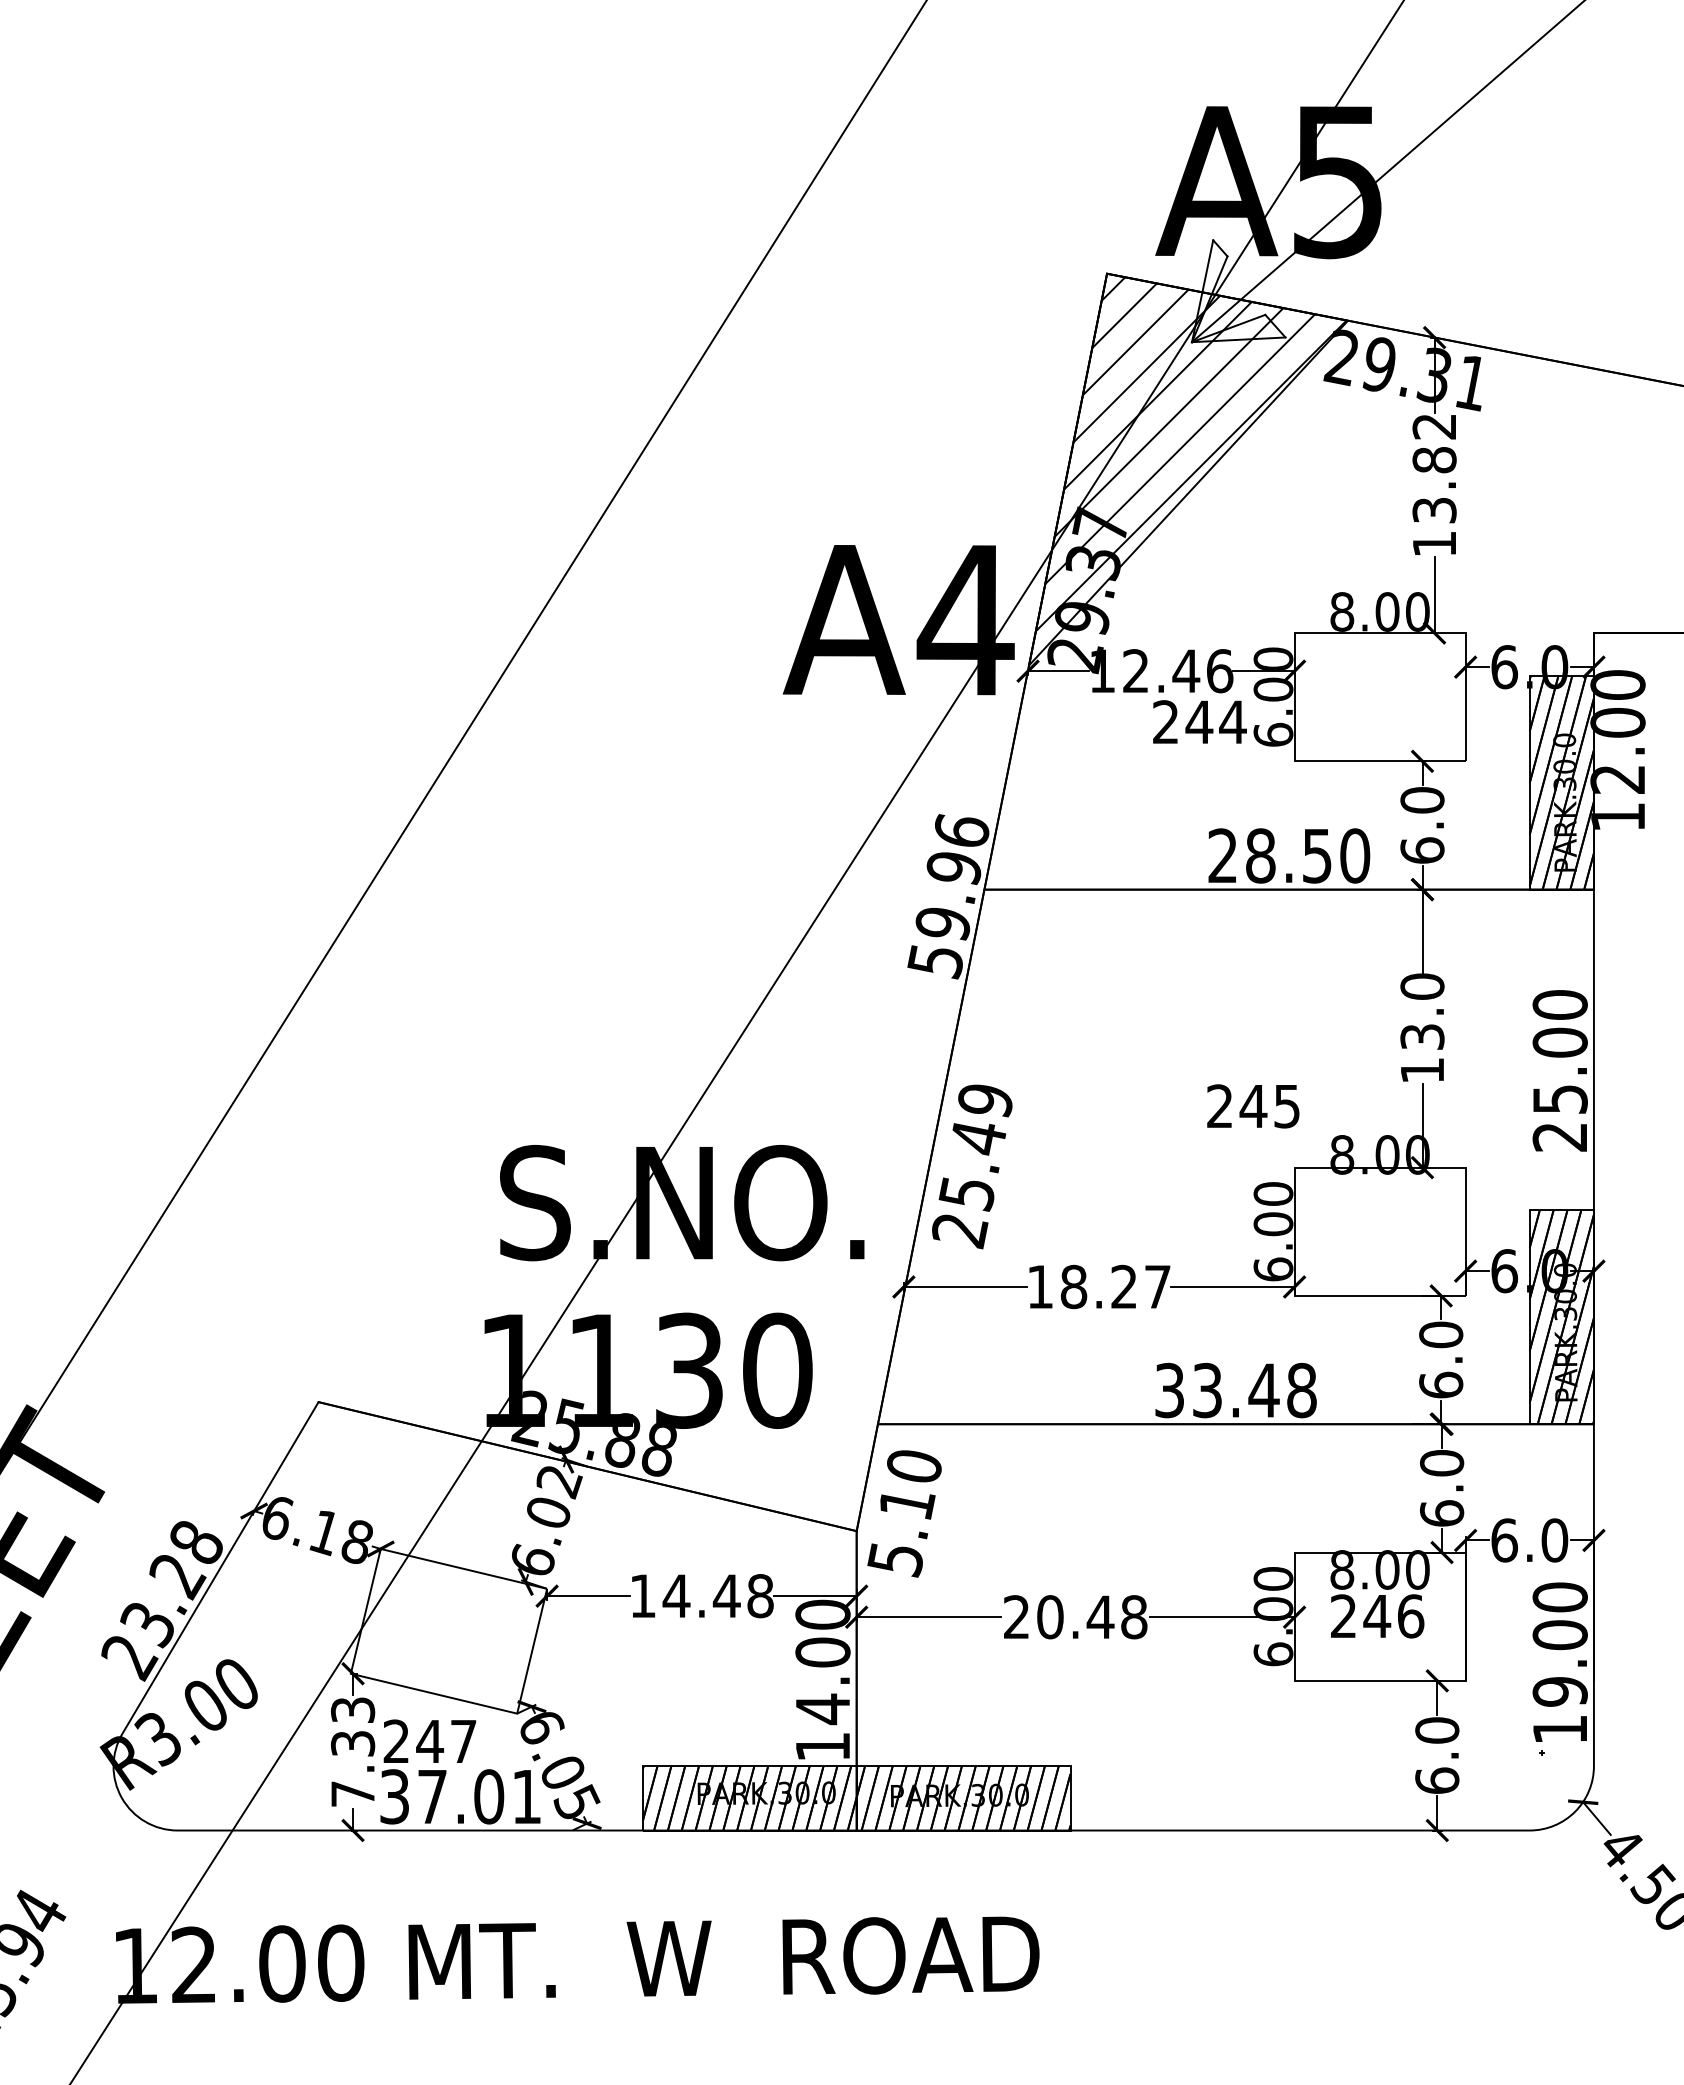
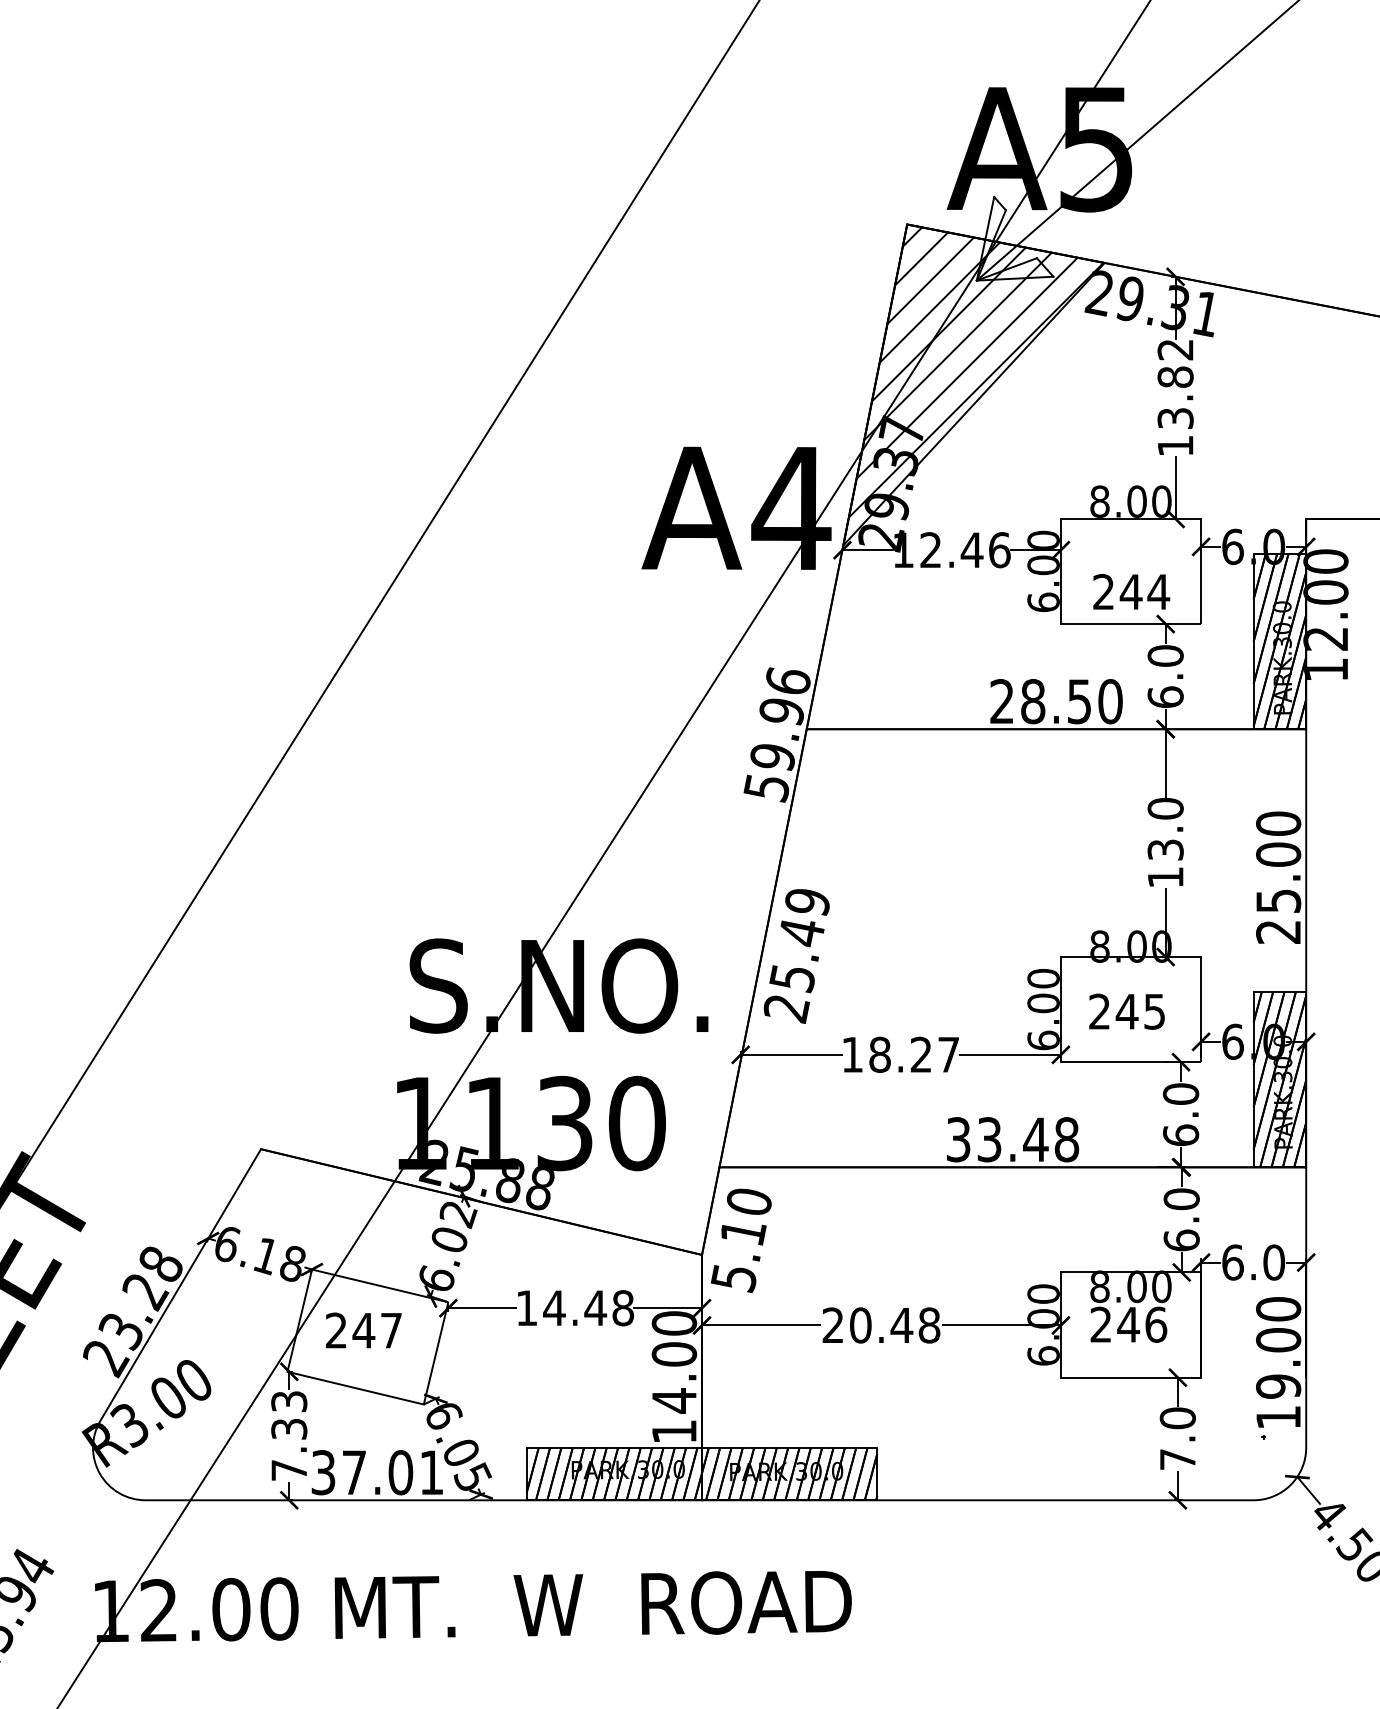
text: (1199, 721) -> (1131, 591), moved
text: (1253, 1106) -> (1127, 1011), moved
text: (429, 1740) -> (363, 1329), moved
text: (1437, 1780) -> (1178, 1459), 6.0 -> 7.0

